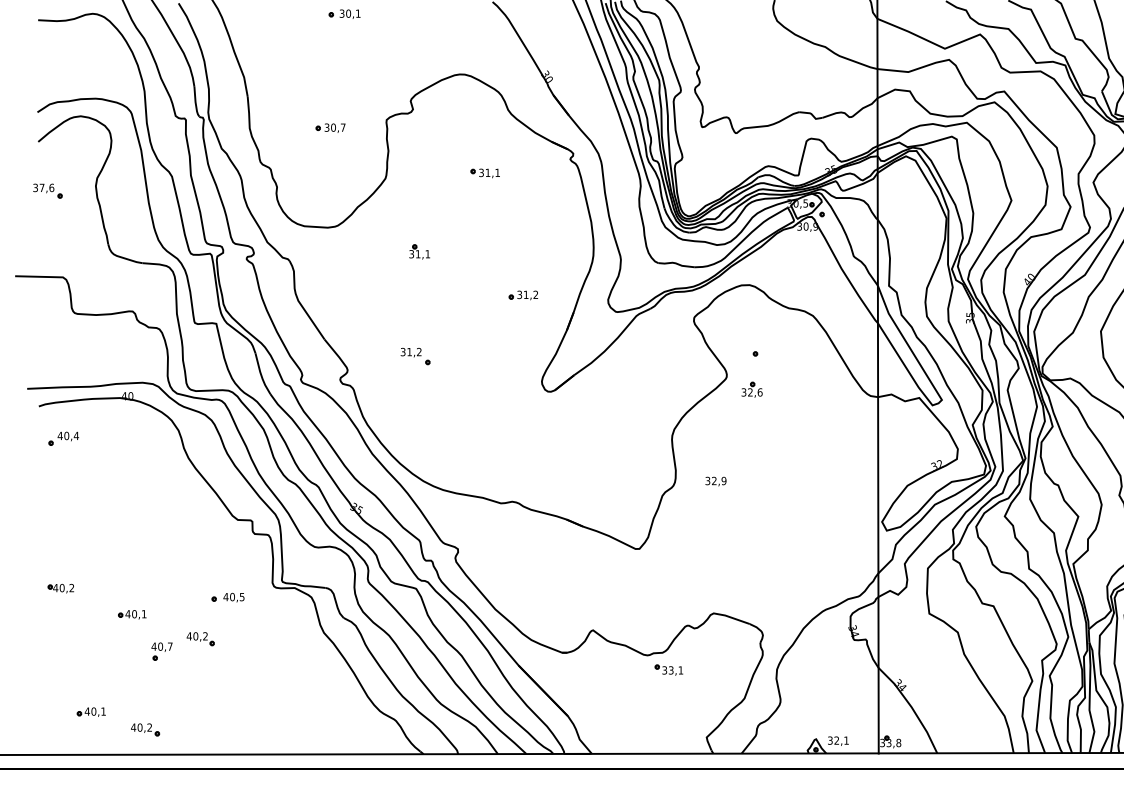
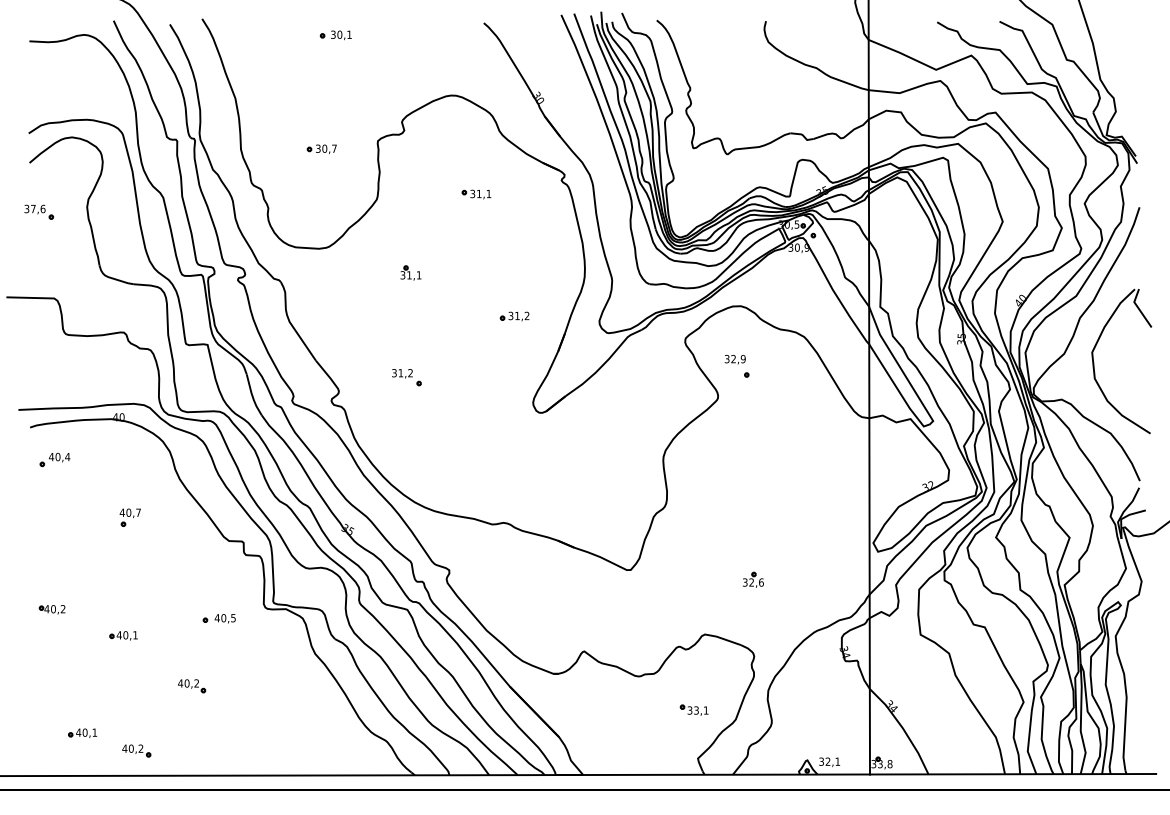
part: (752, 389) -> (753, 579), moved
text: (715, 481) -> (734, 359), moved
part: (201, 639) -> (192, 686), moved
part: (161, 651) -> (129, 517), moved
part: (668, 669) -> (693, 709), moved

